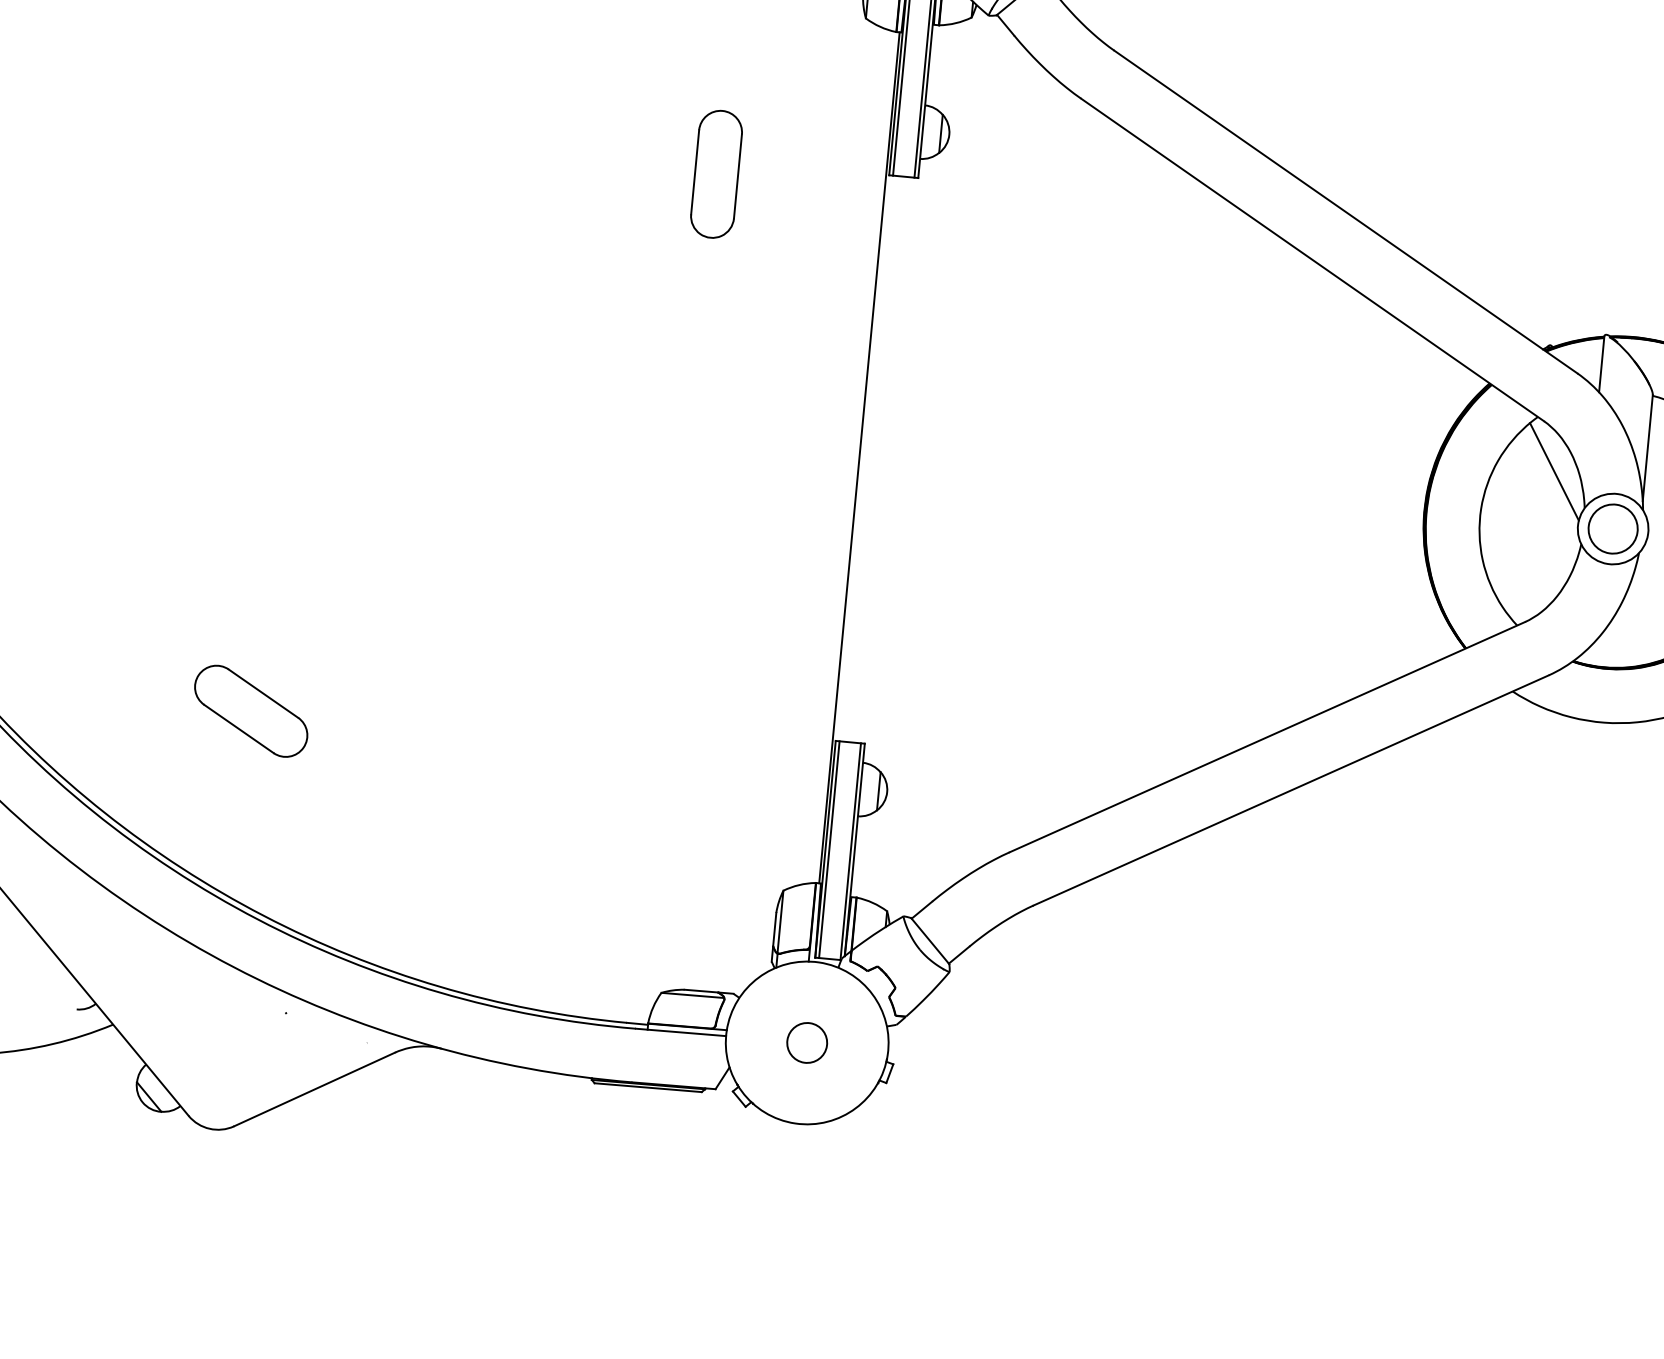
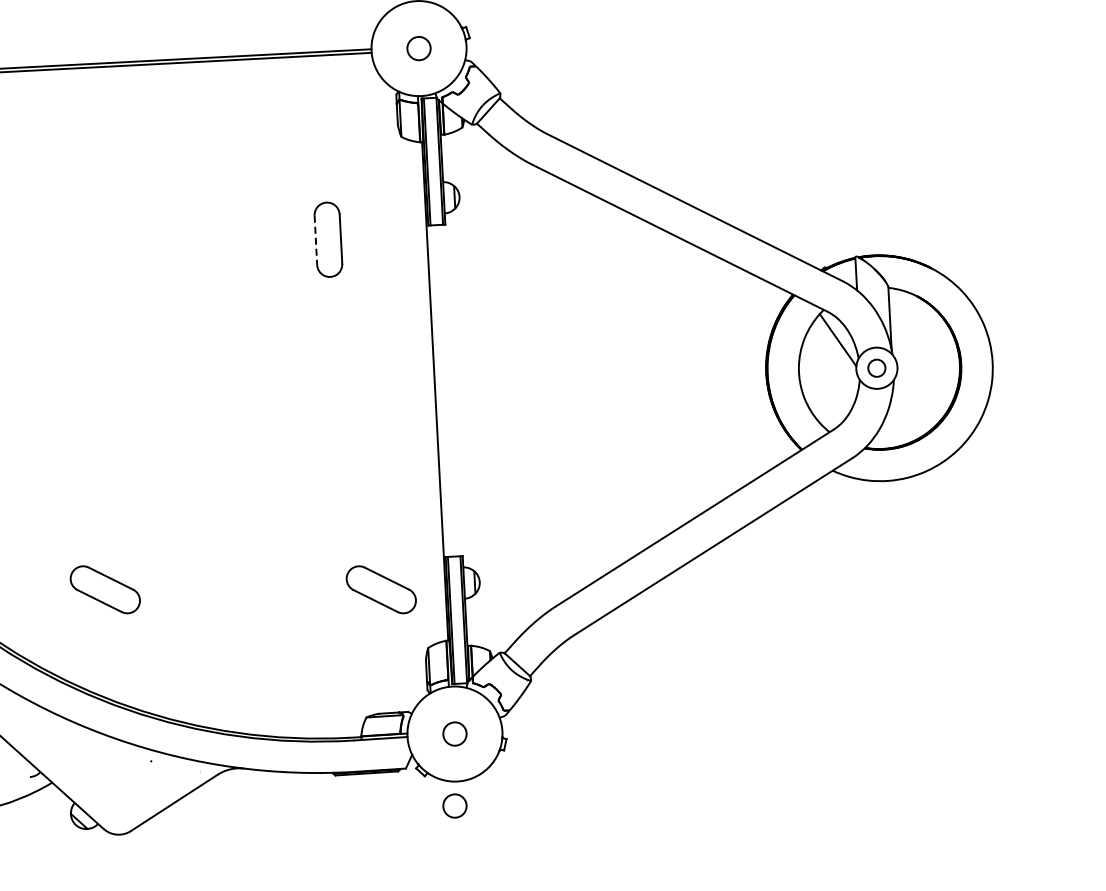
line: (694, 172) -> (315, 240), solid -> dashed
circle: (1612, 527) -> (876, 367), size x0.6
part: (717, 779) -> (380, 589), added
circle: (788, 1163) -> (454, 805), added

